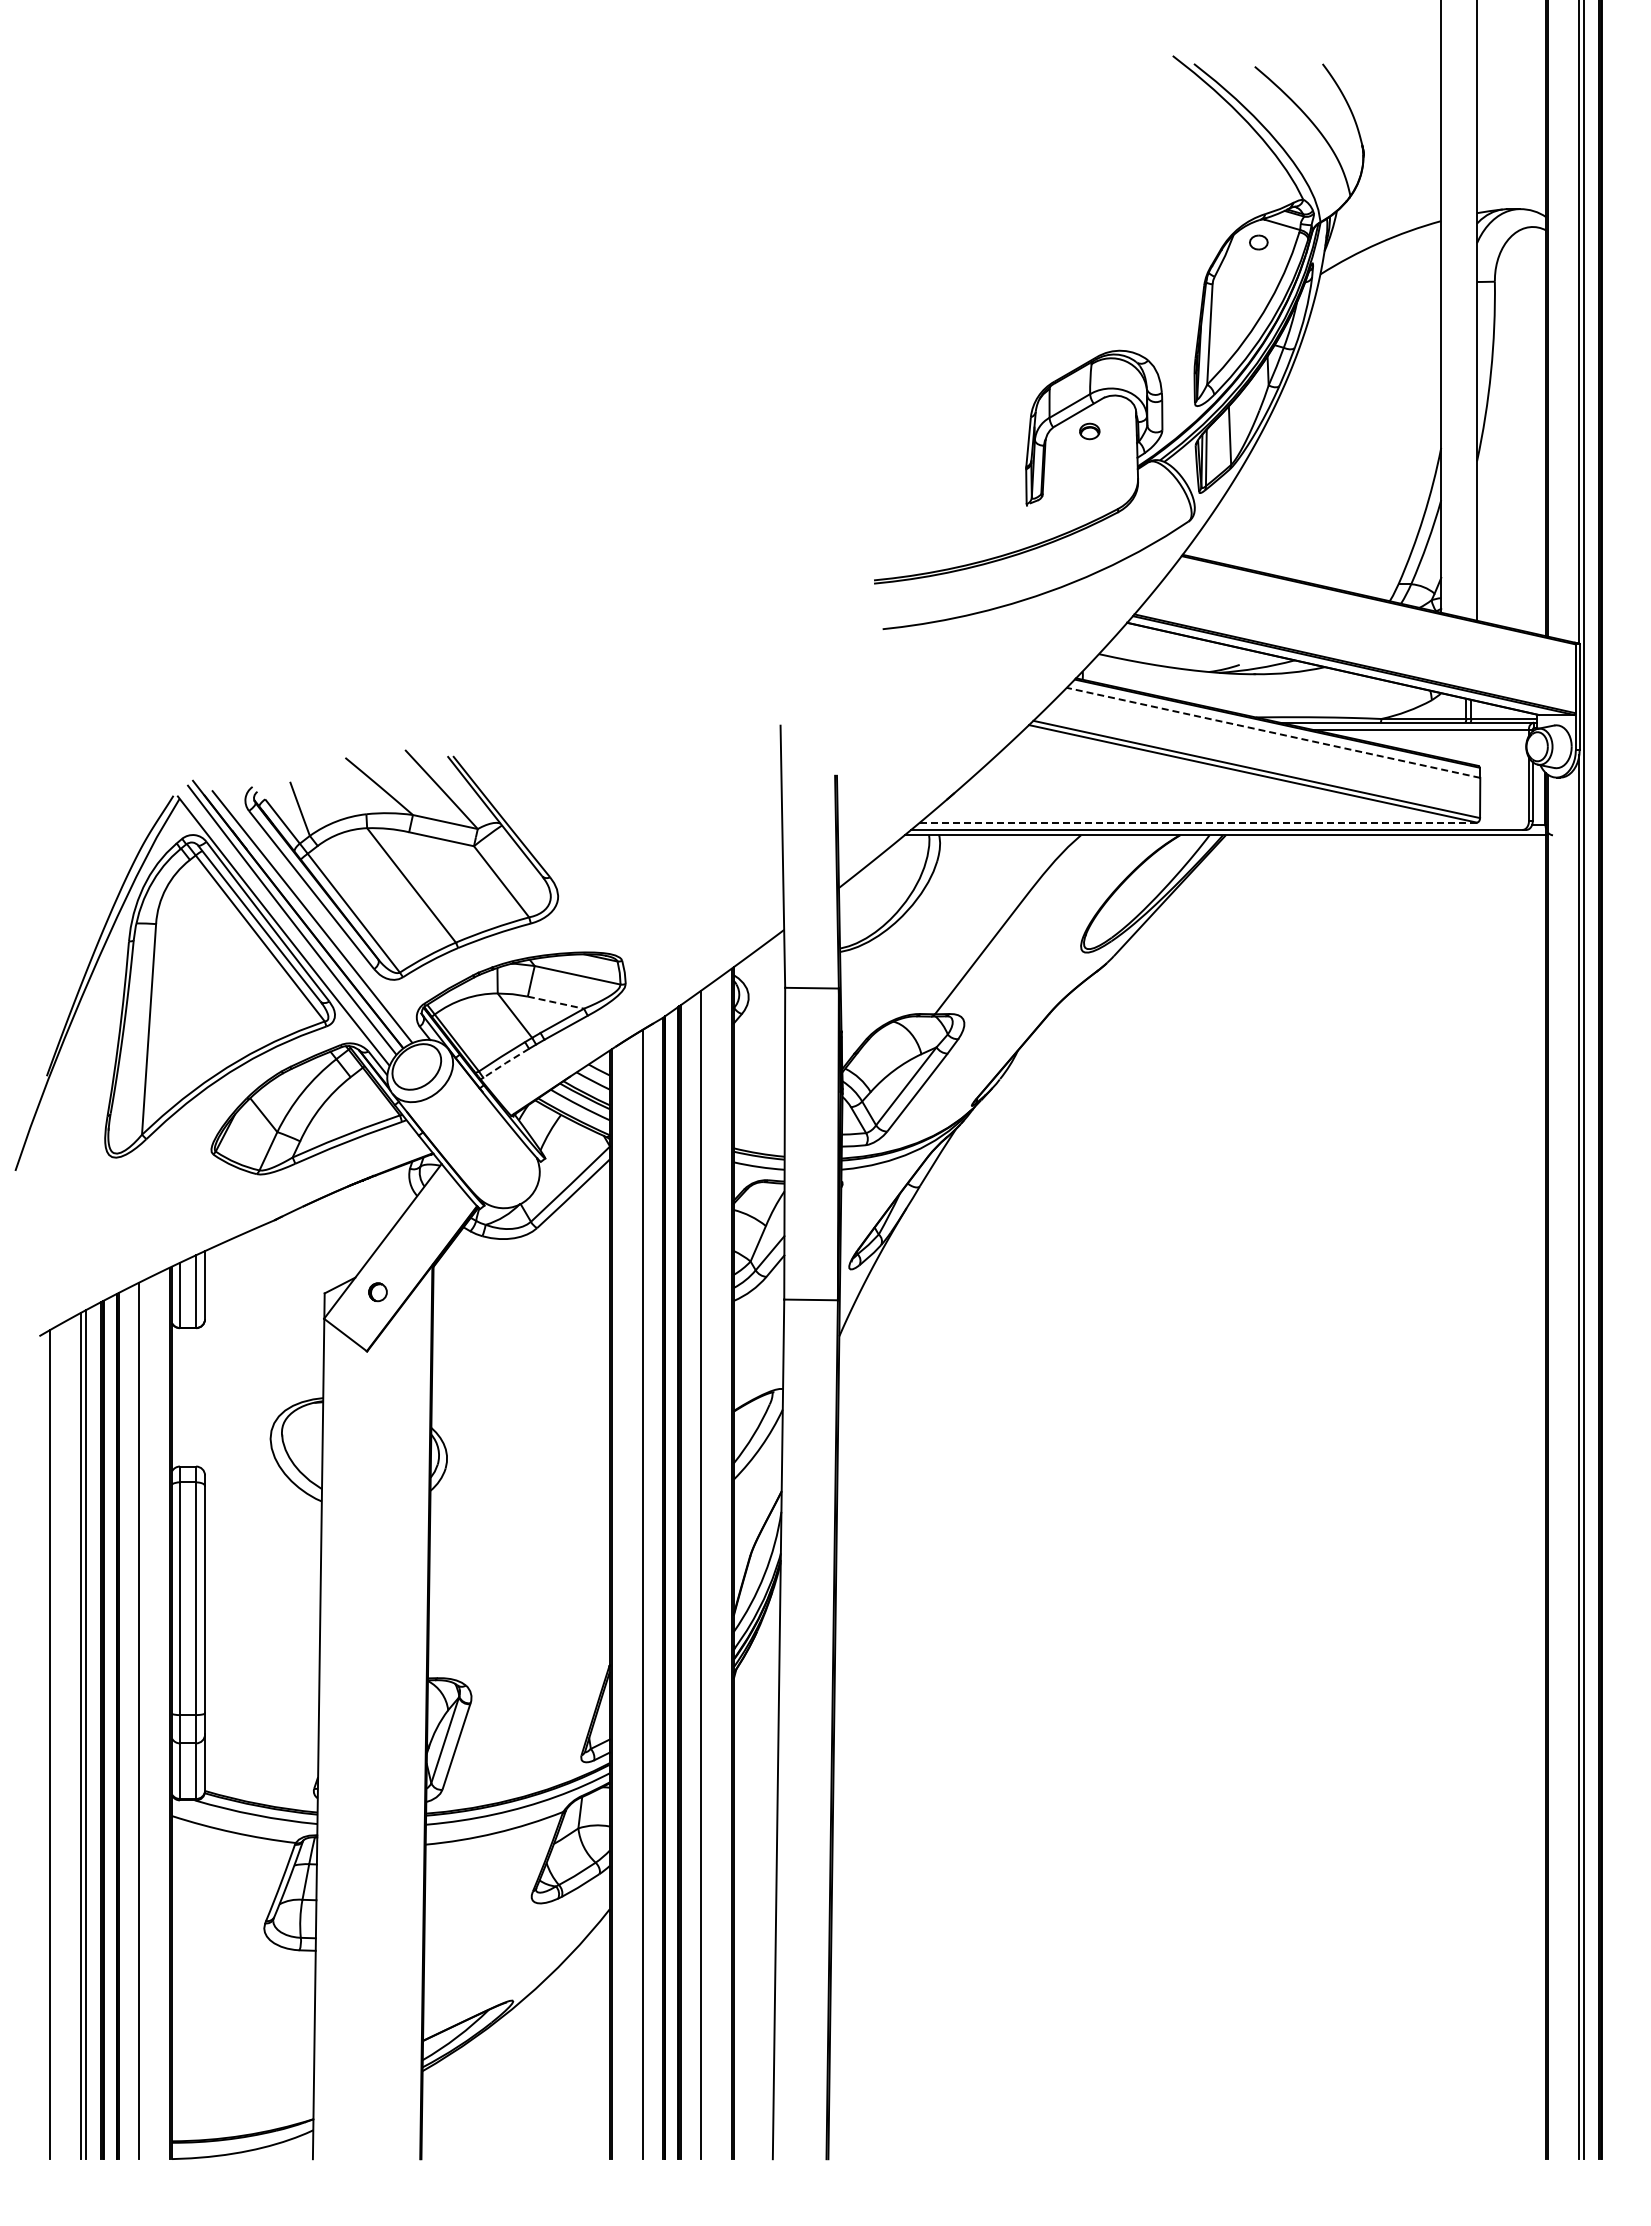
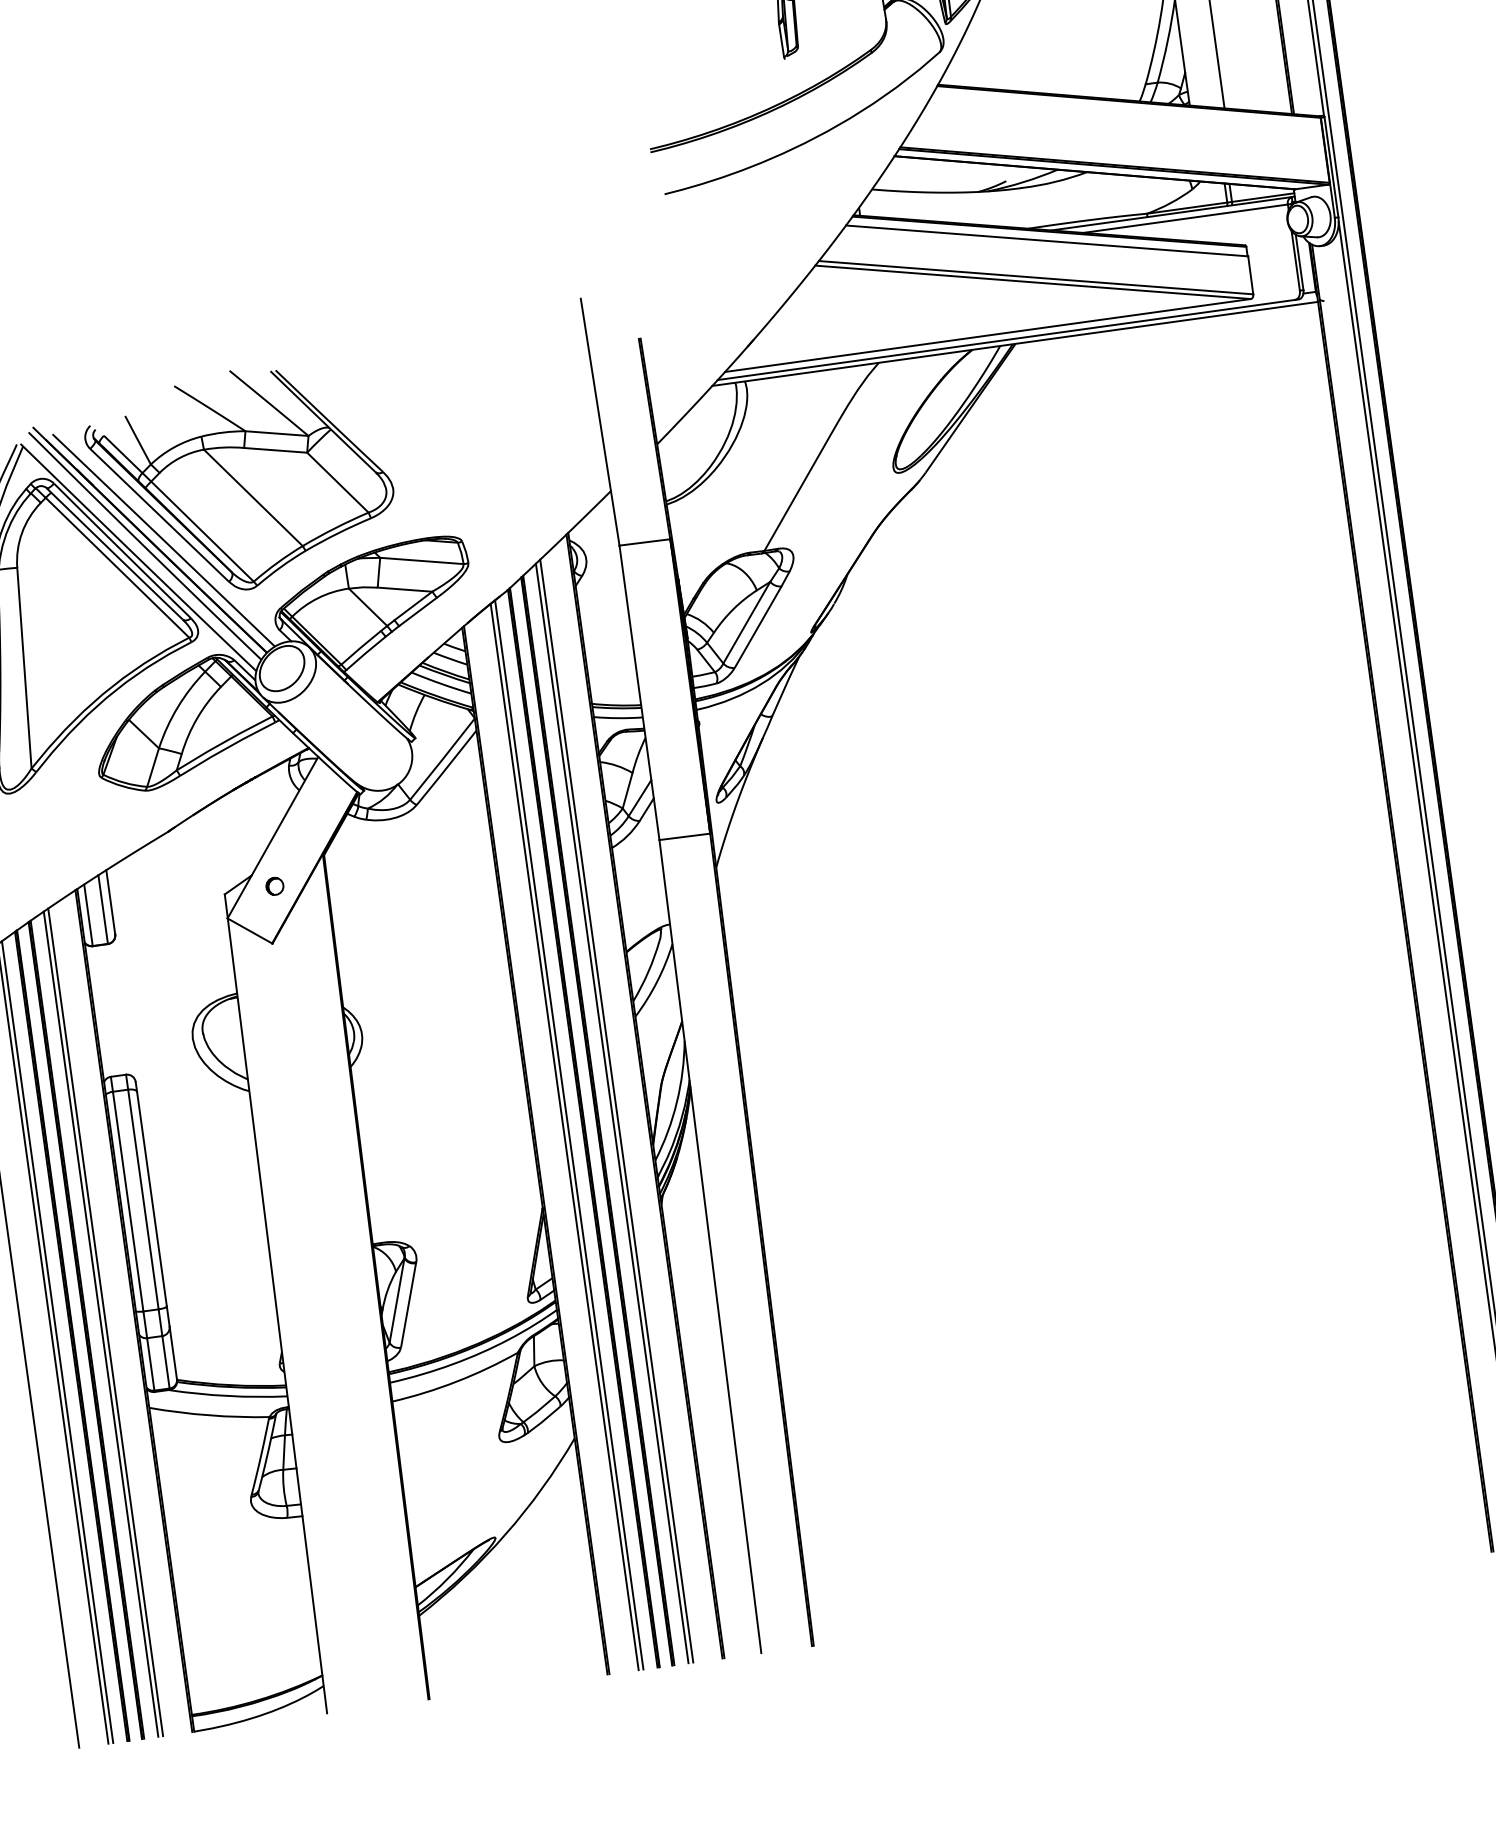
line: (1273, 732) -> (1047, 240), dashed -> solid
line: (1198, 822) -> (988, 335), dashed -> solid
line: (555, 1002) -> (404, 589), dashed -> solid
line: (506, 1063) -> (366, 653), dashed -> solid
line: (695, 1576) -> (611, 1113), added
line: (647, 1592) -> (568, 1134), added
line: (134, 1722) -> (101, 1324), added

